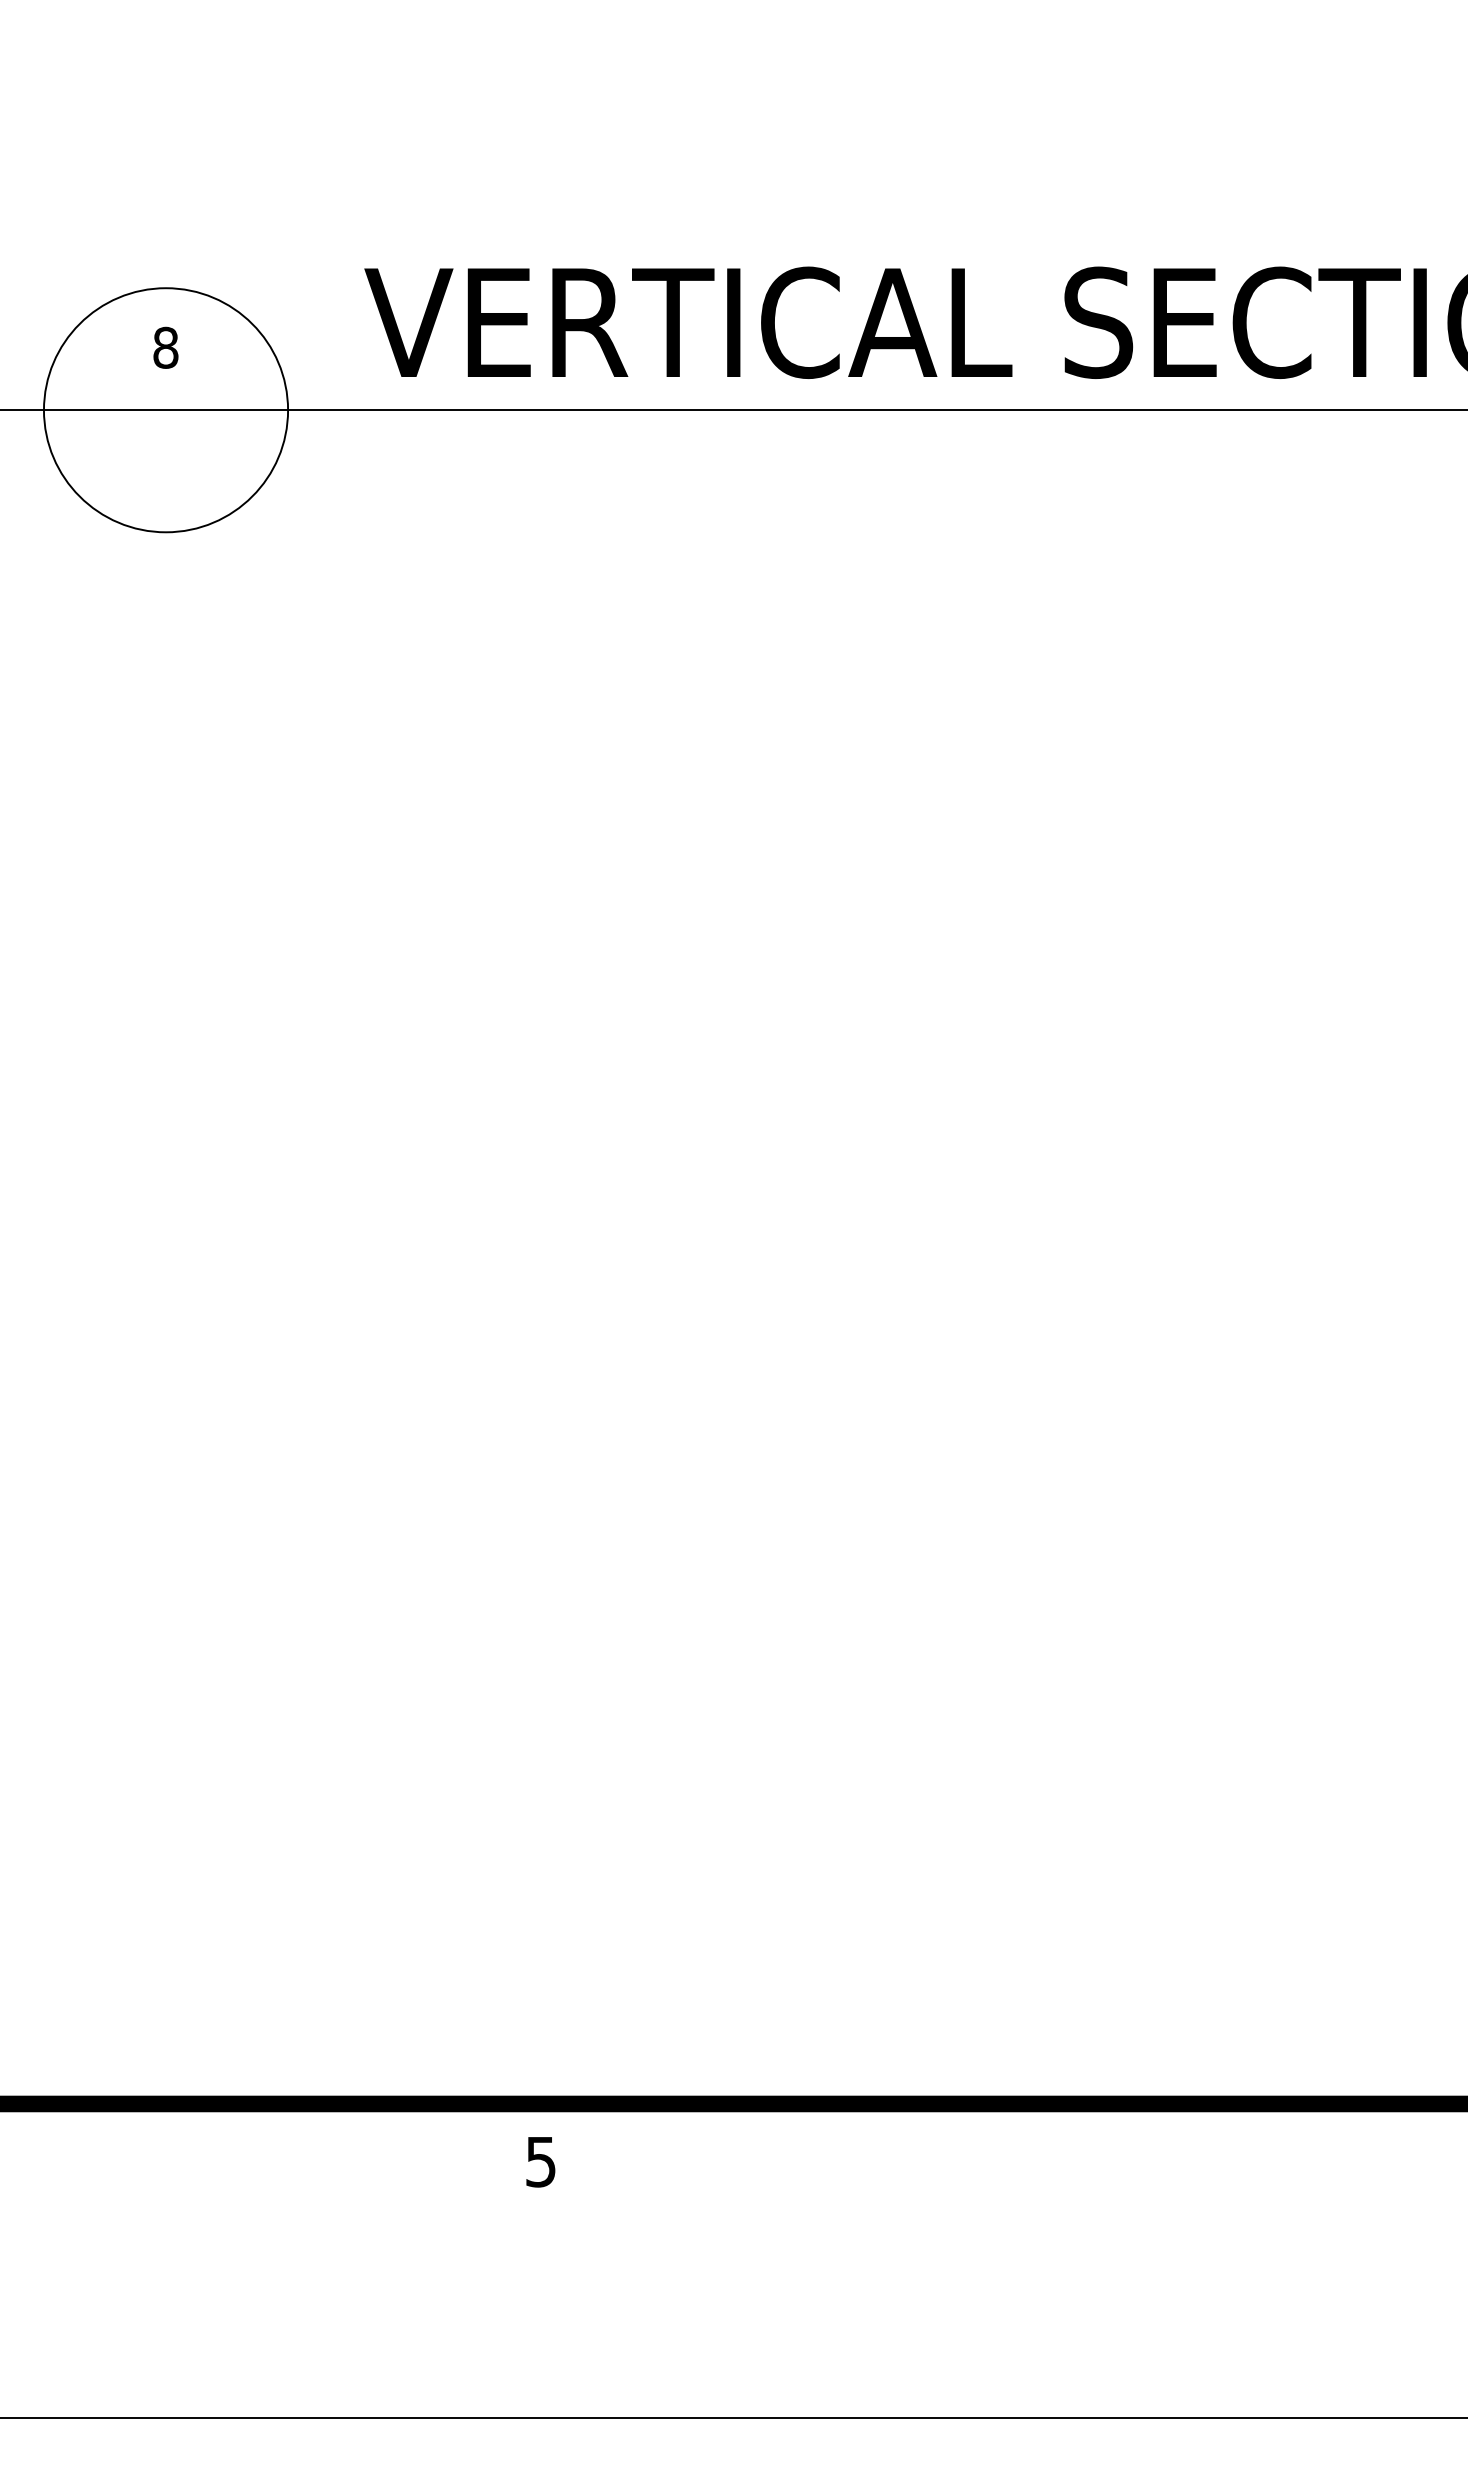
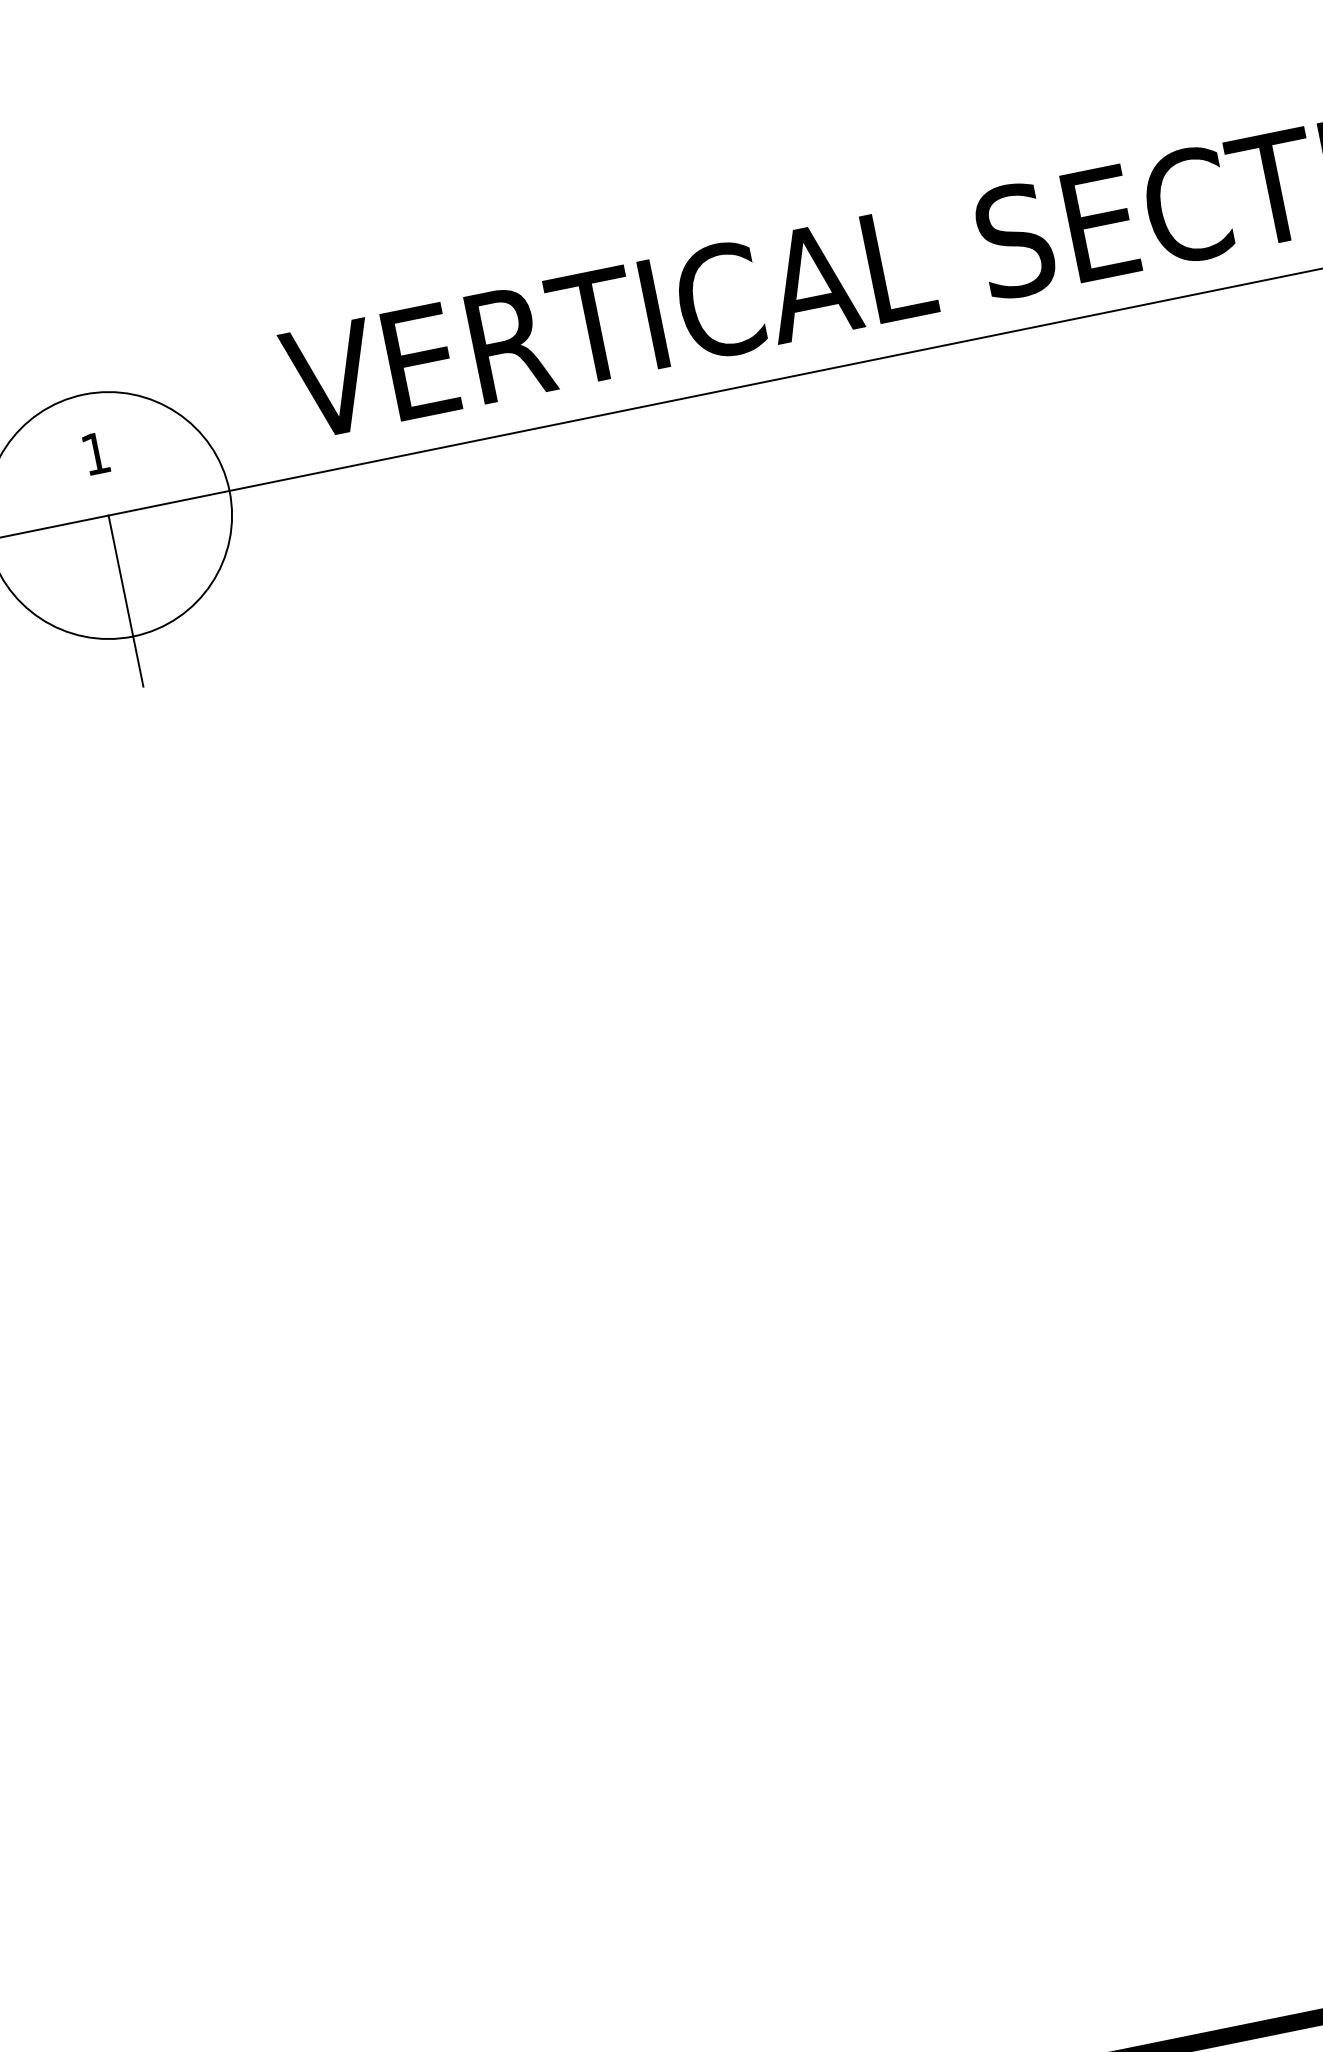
text: (165, 347) -> (95, 453), 8 -> 1
line: (166, 496) -> (126, 600), added

